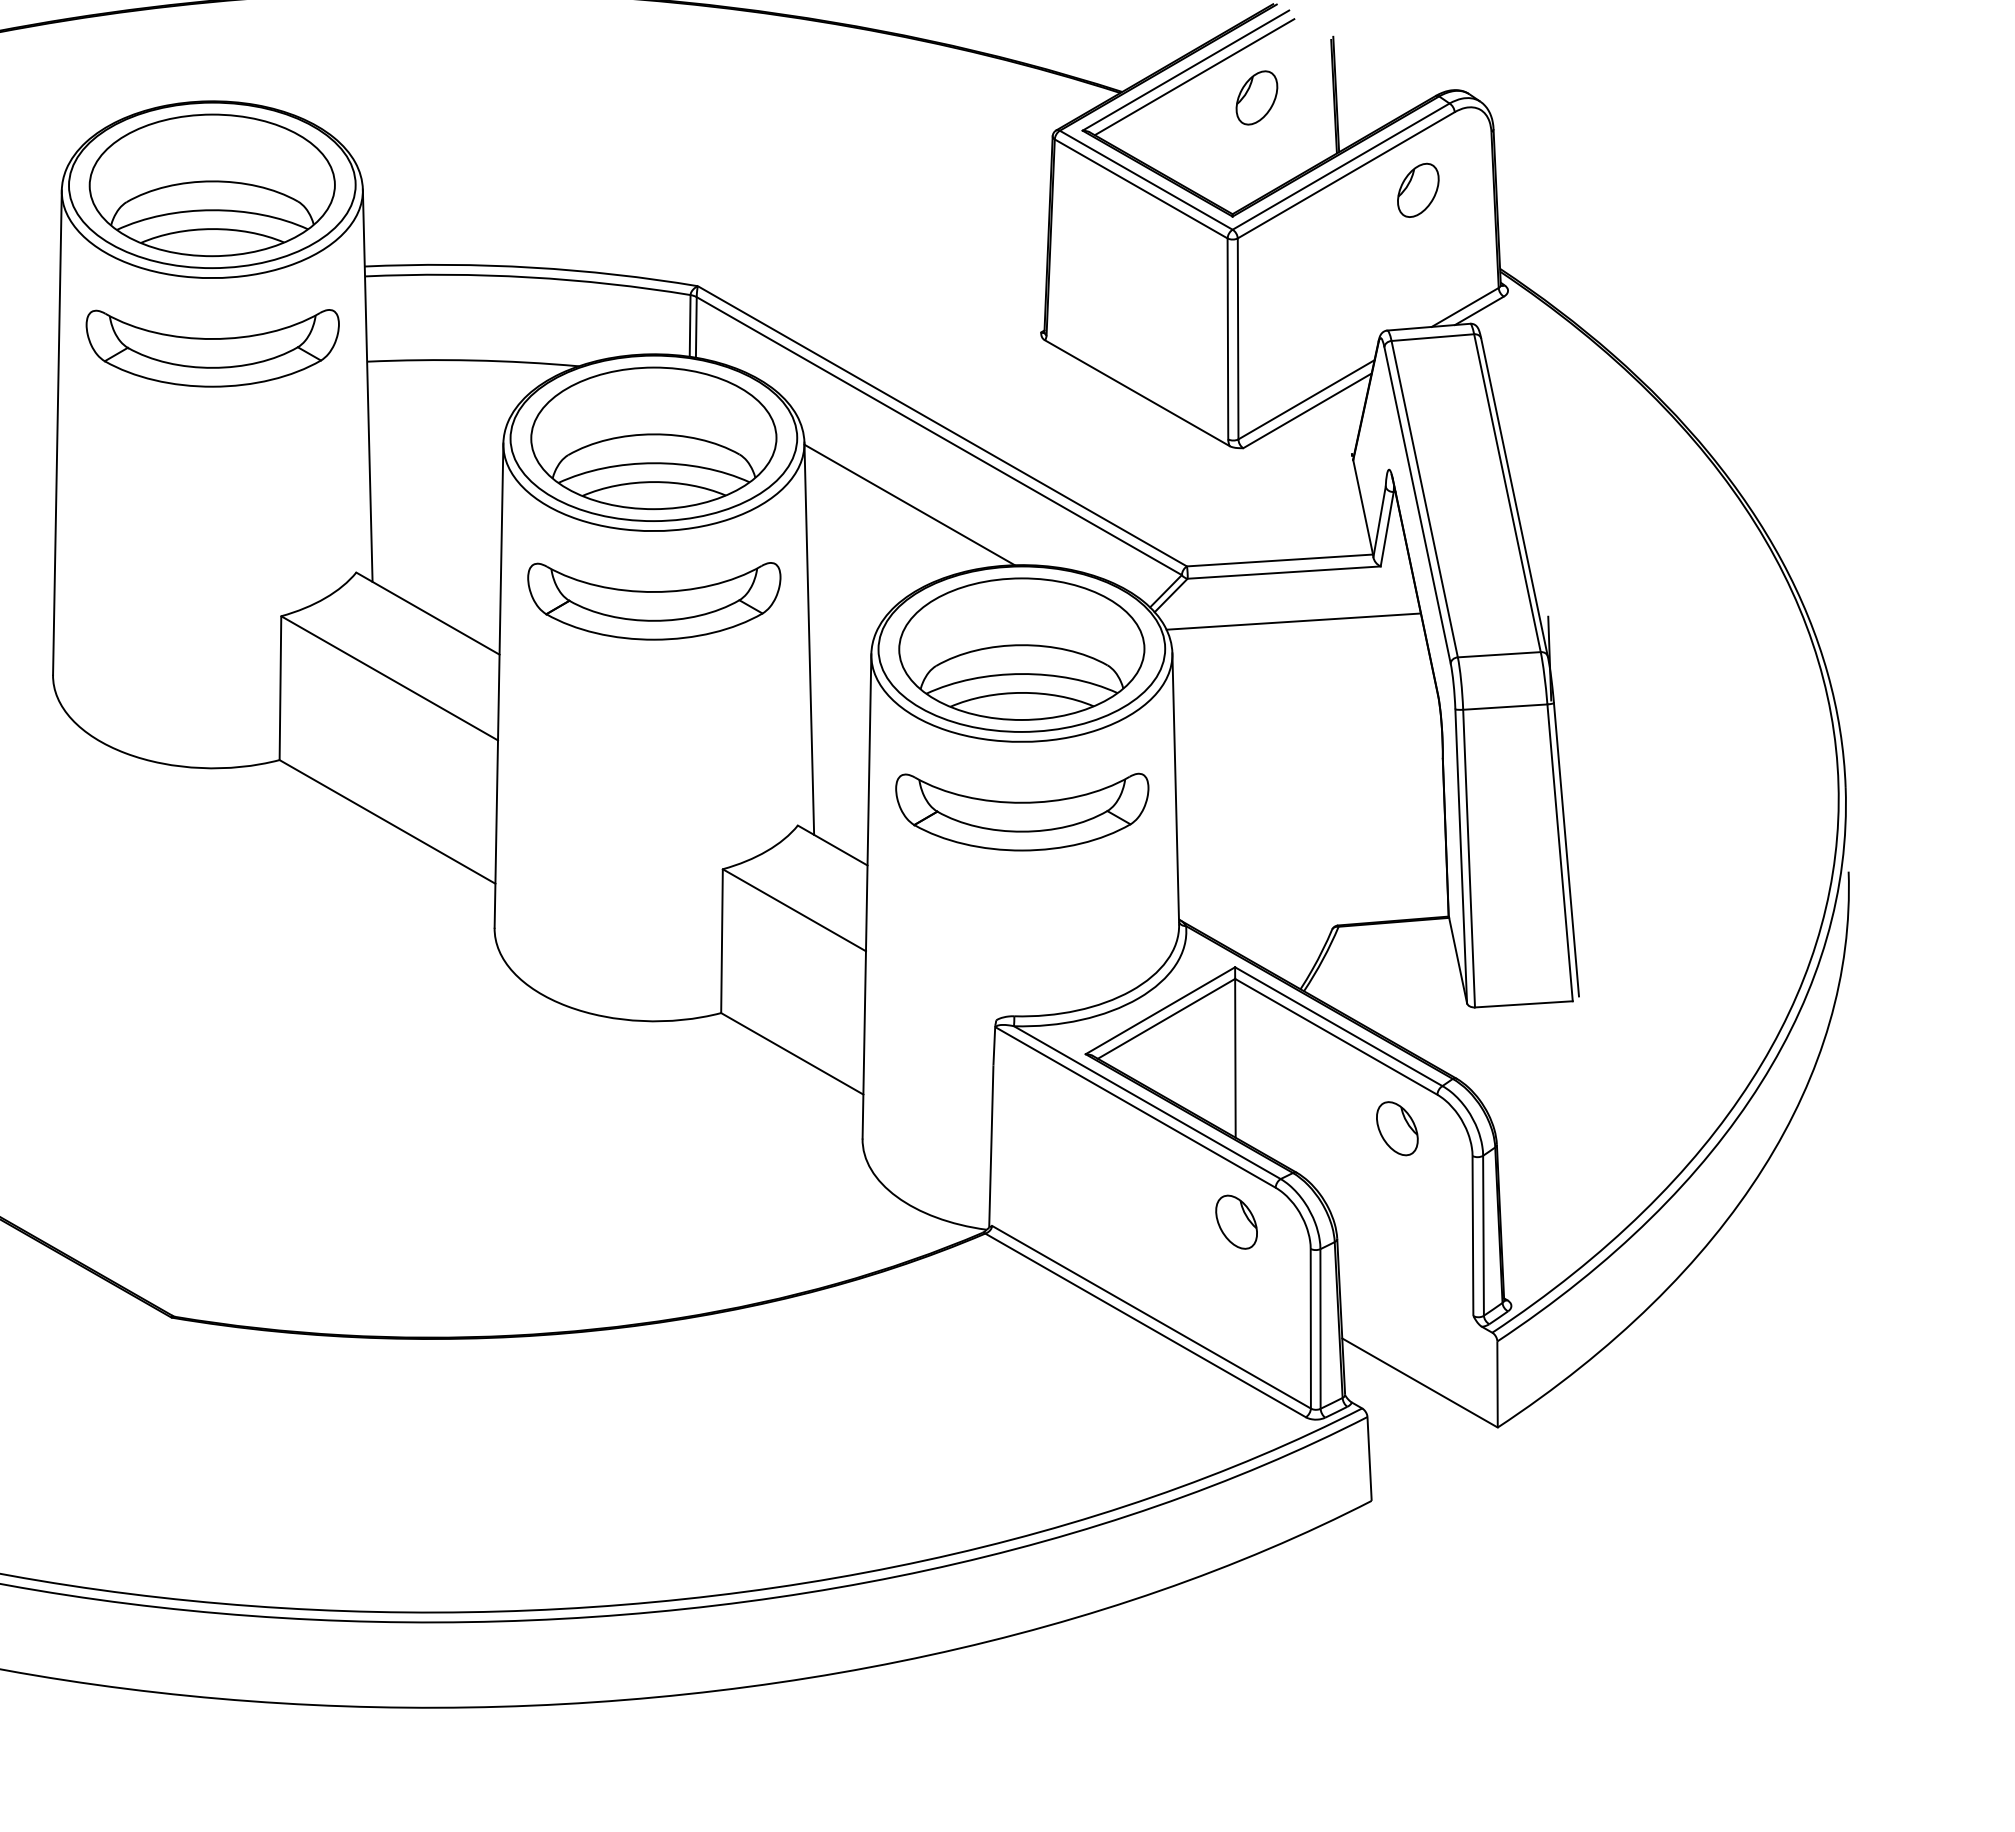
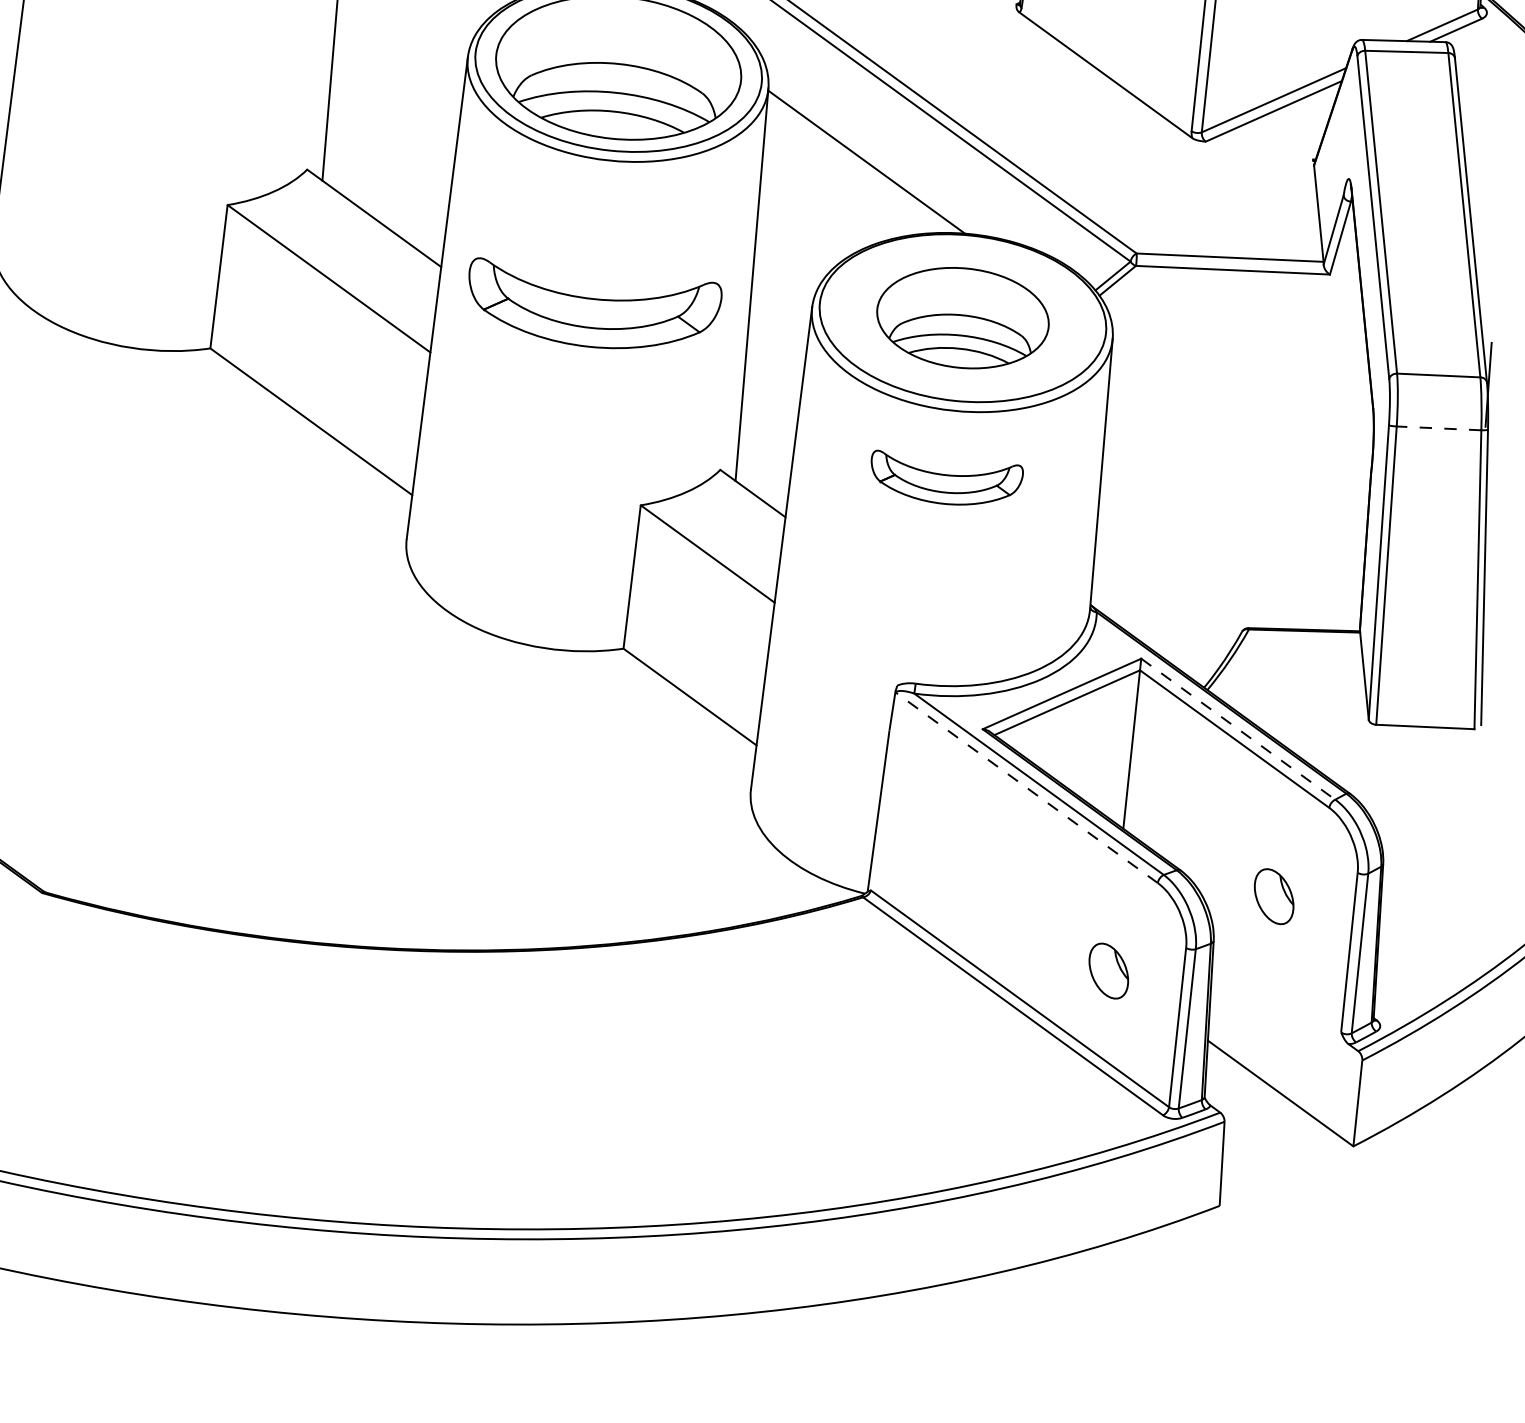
part: (654, 601) -> (593, 308), moved
line: (1293, 621) -> (1236, 320), removed
part: (1021, 648) -> (962, 317), size x0.7
line: (1504, 707) -> (1438, 428), solid -> dashed
part: (1022, 811) -> (946, 480), size x0.6
line: (1339, 1026) -> (1238, 729), solid -> dashed
line: (1135, 1107) -> (1026, 787), solid -> dashed
part: (1397, 1128) -> (1274, 896), moved
part: (1236, 1221) -> (1108, 970), moved

